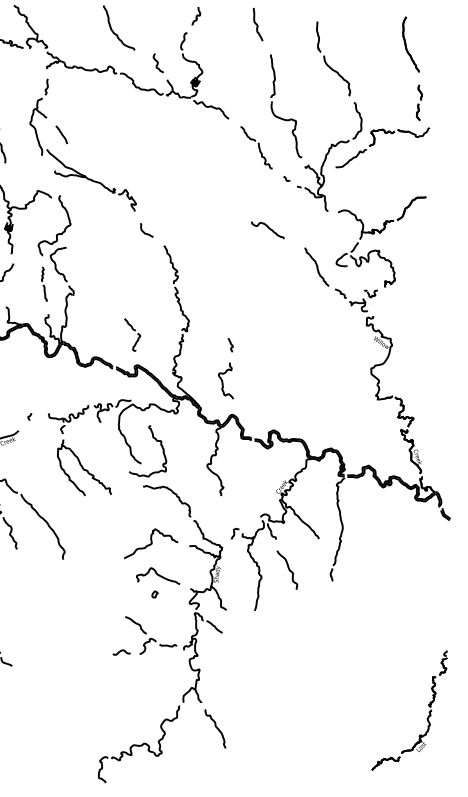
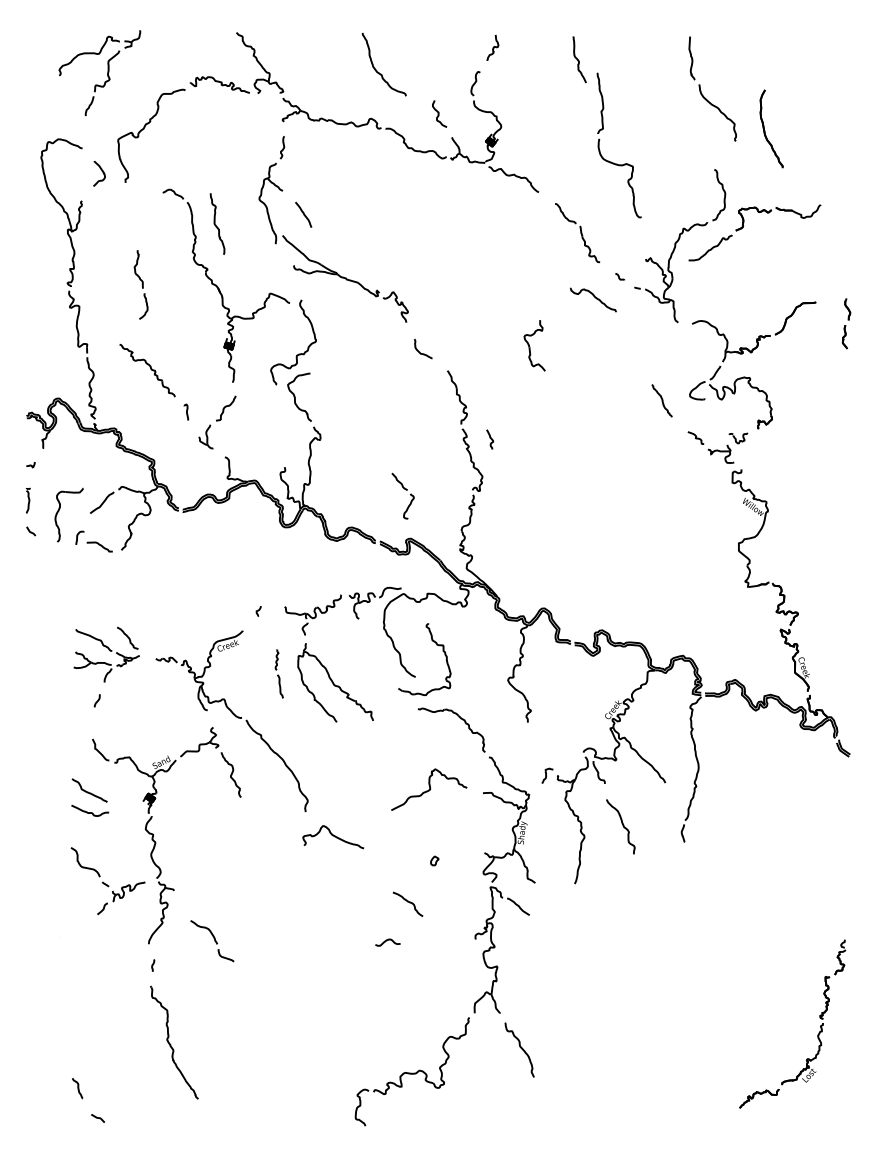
part: (406, 45) -> (765, 130), moved
part: (325, 59) -> (701, 90), moved
part: (419, 102) -> (846, 323), moved
part: (280, 117) -> (611, 161), moved
curve: (268, 228) -> (594, 297), moved
part: (316, 266) -> (661, 400), size x0.6
part: (43, 284) -> (278, 673), moved
curve: (230, 345) -> (490, 439), moved
part: (225, 380) -> (534, 345), moved
curve: (158, 575) -> (333, 836), moved
part: (158, 646) -> (439, 933), removed

